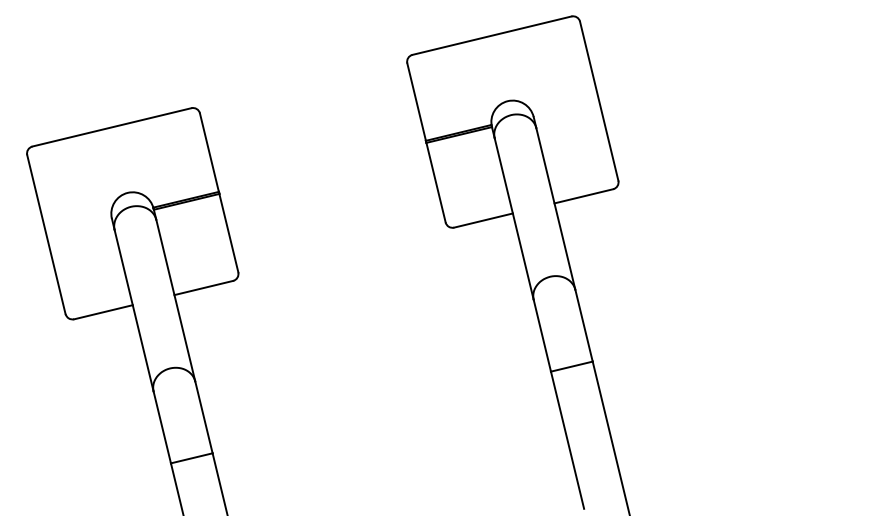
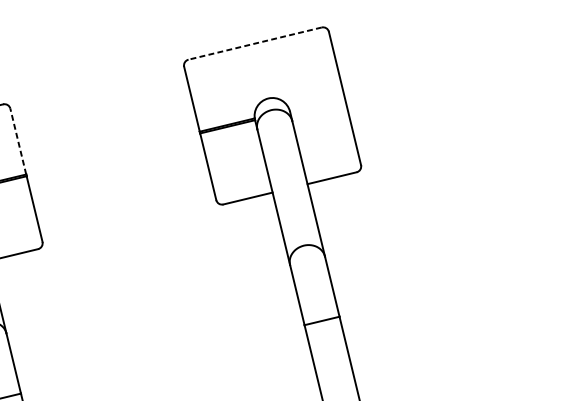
line: (491, 35) -> (254, 43), solid -> dashed
line: (209, 152) -> (18, 141), solid -> dashed

